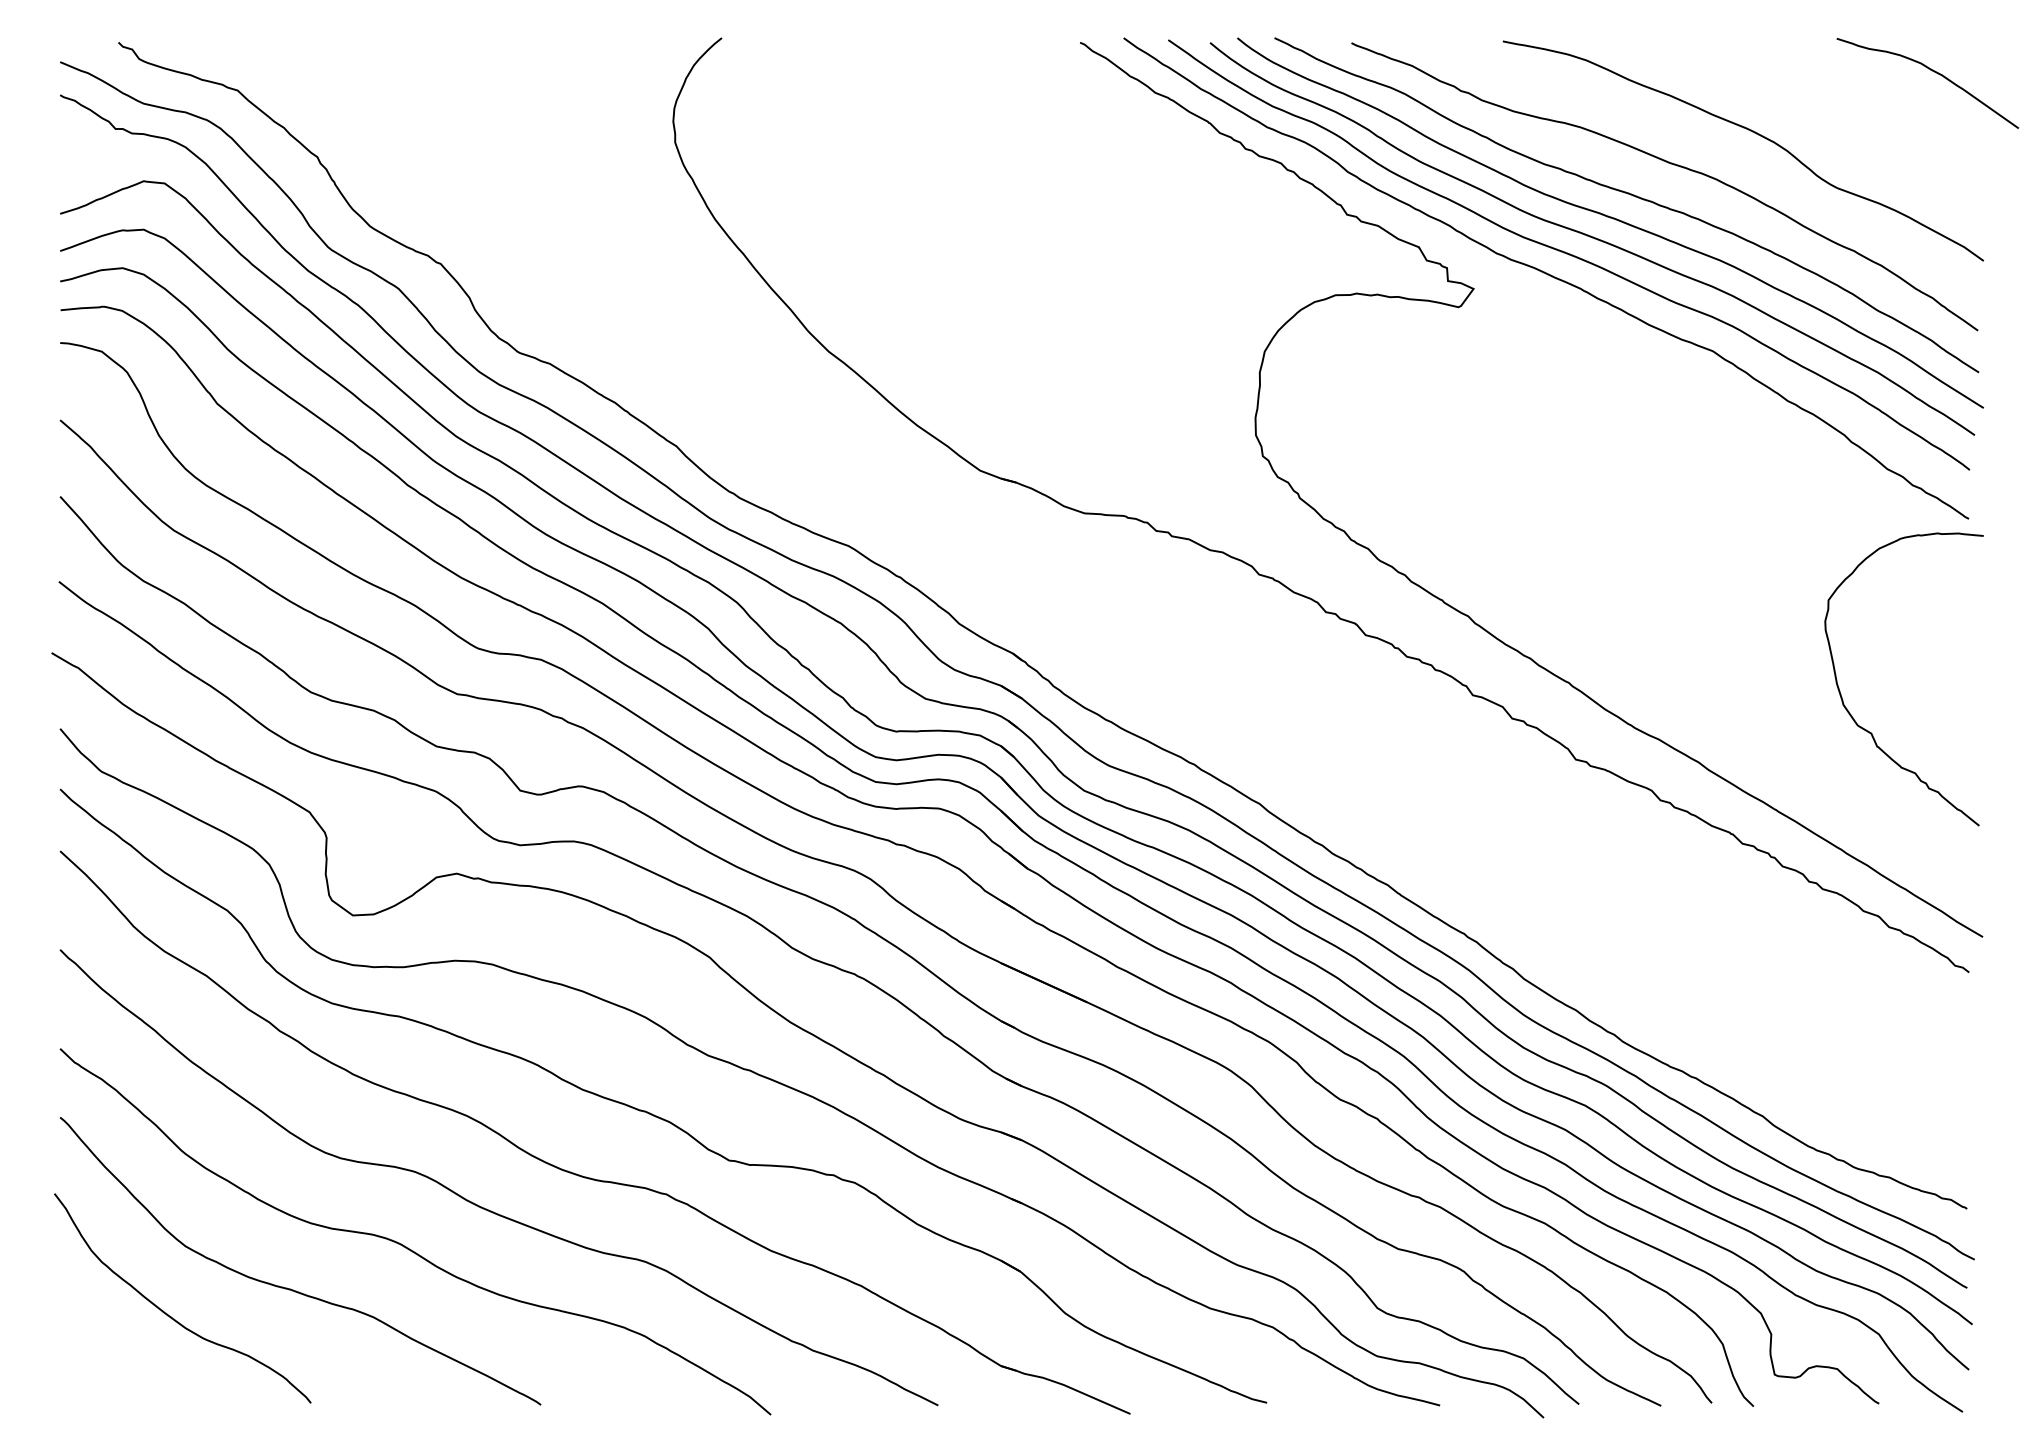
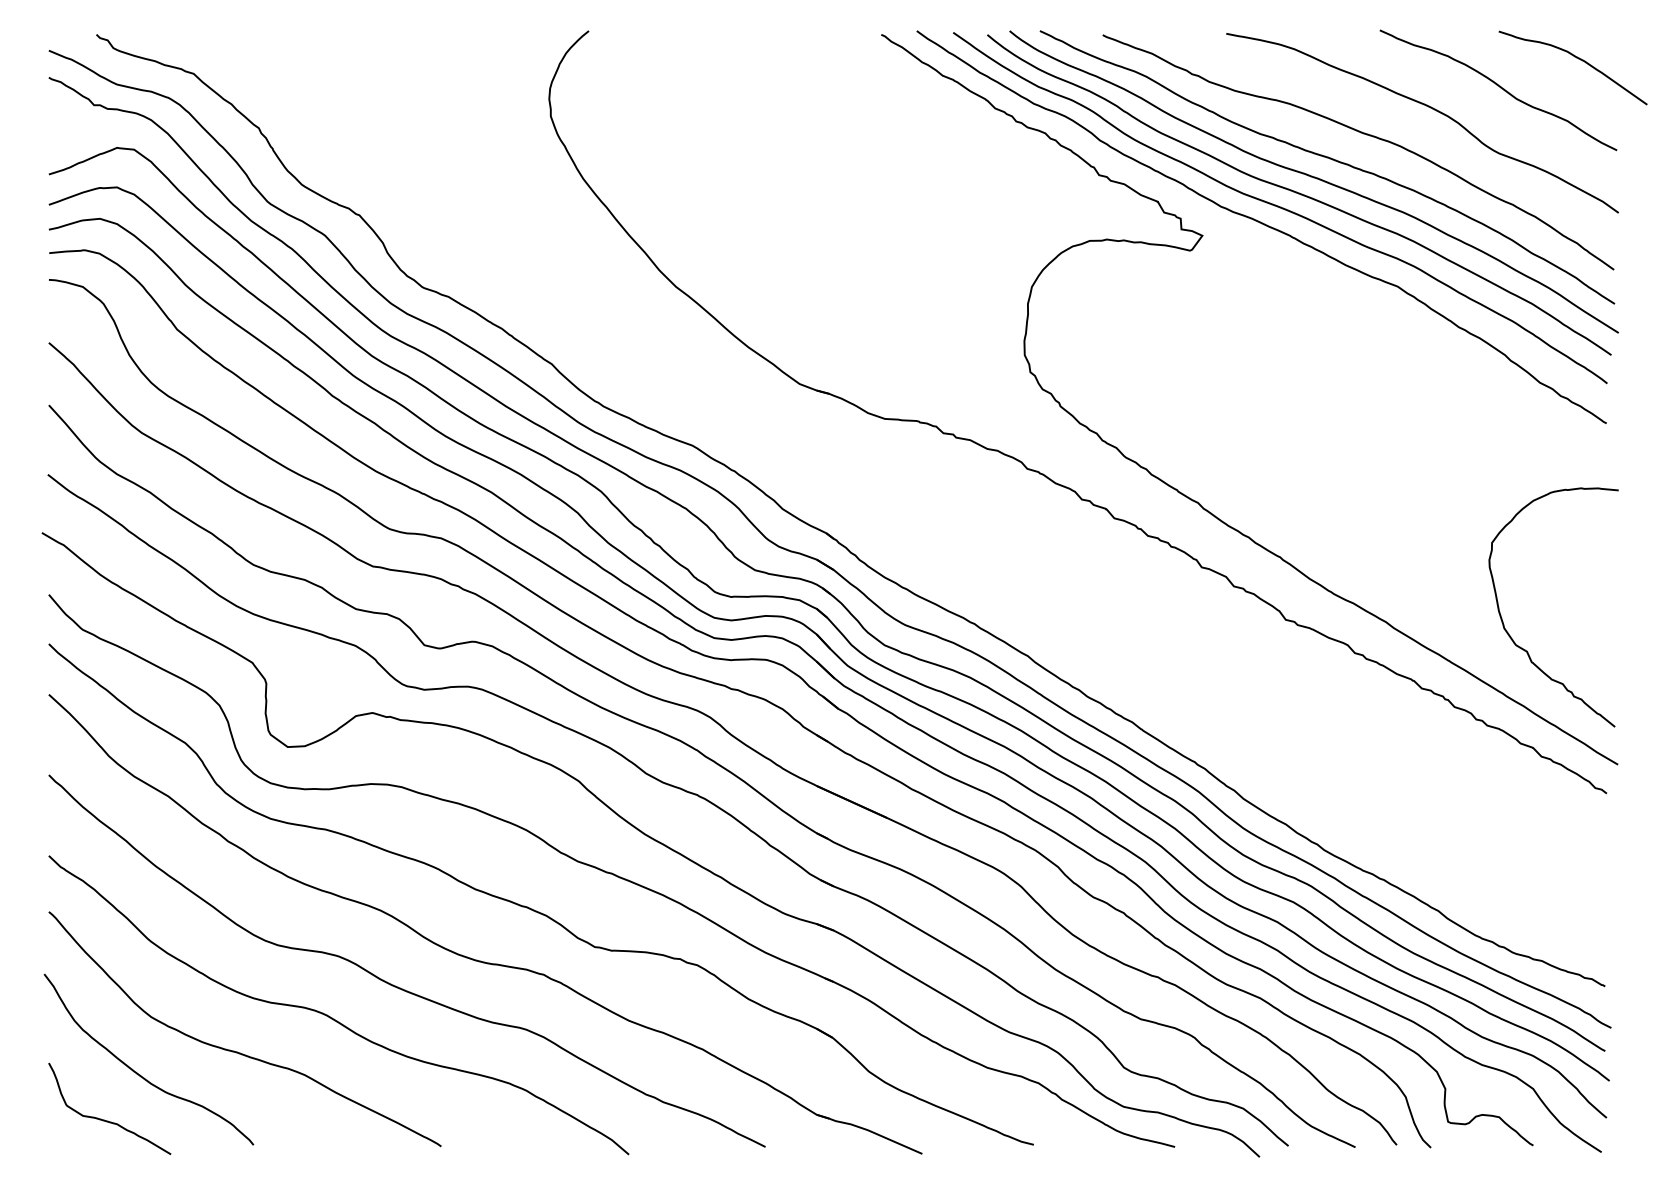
curve: (1838, 107) -> (1500, 87), added
curve: (1868, 730) -> (1524, 649), moved
curve: (129, 1372) -> (105, 1120), added

